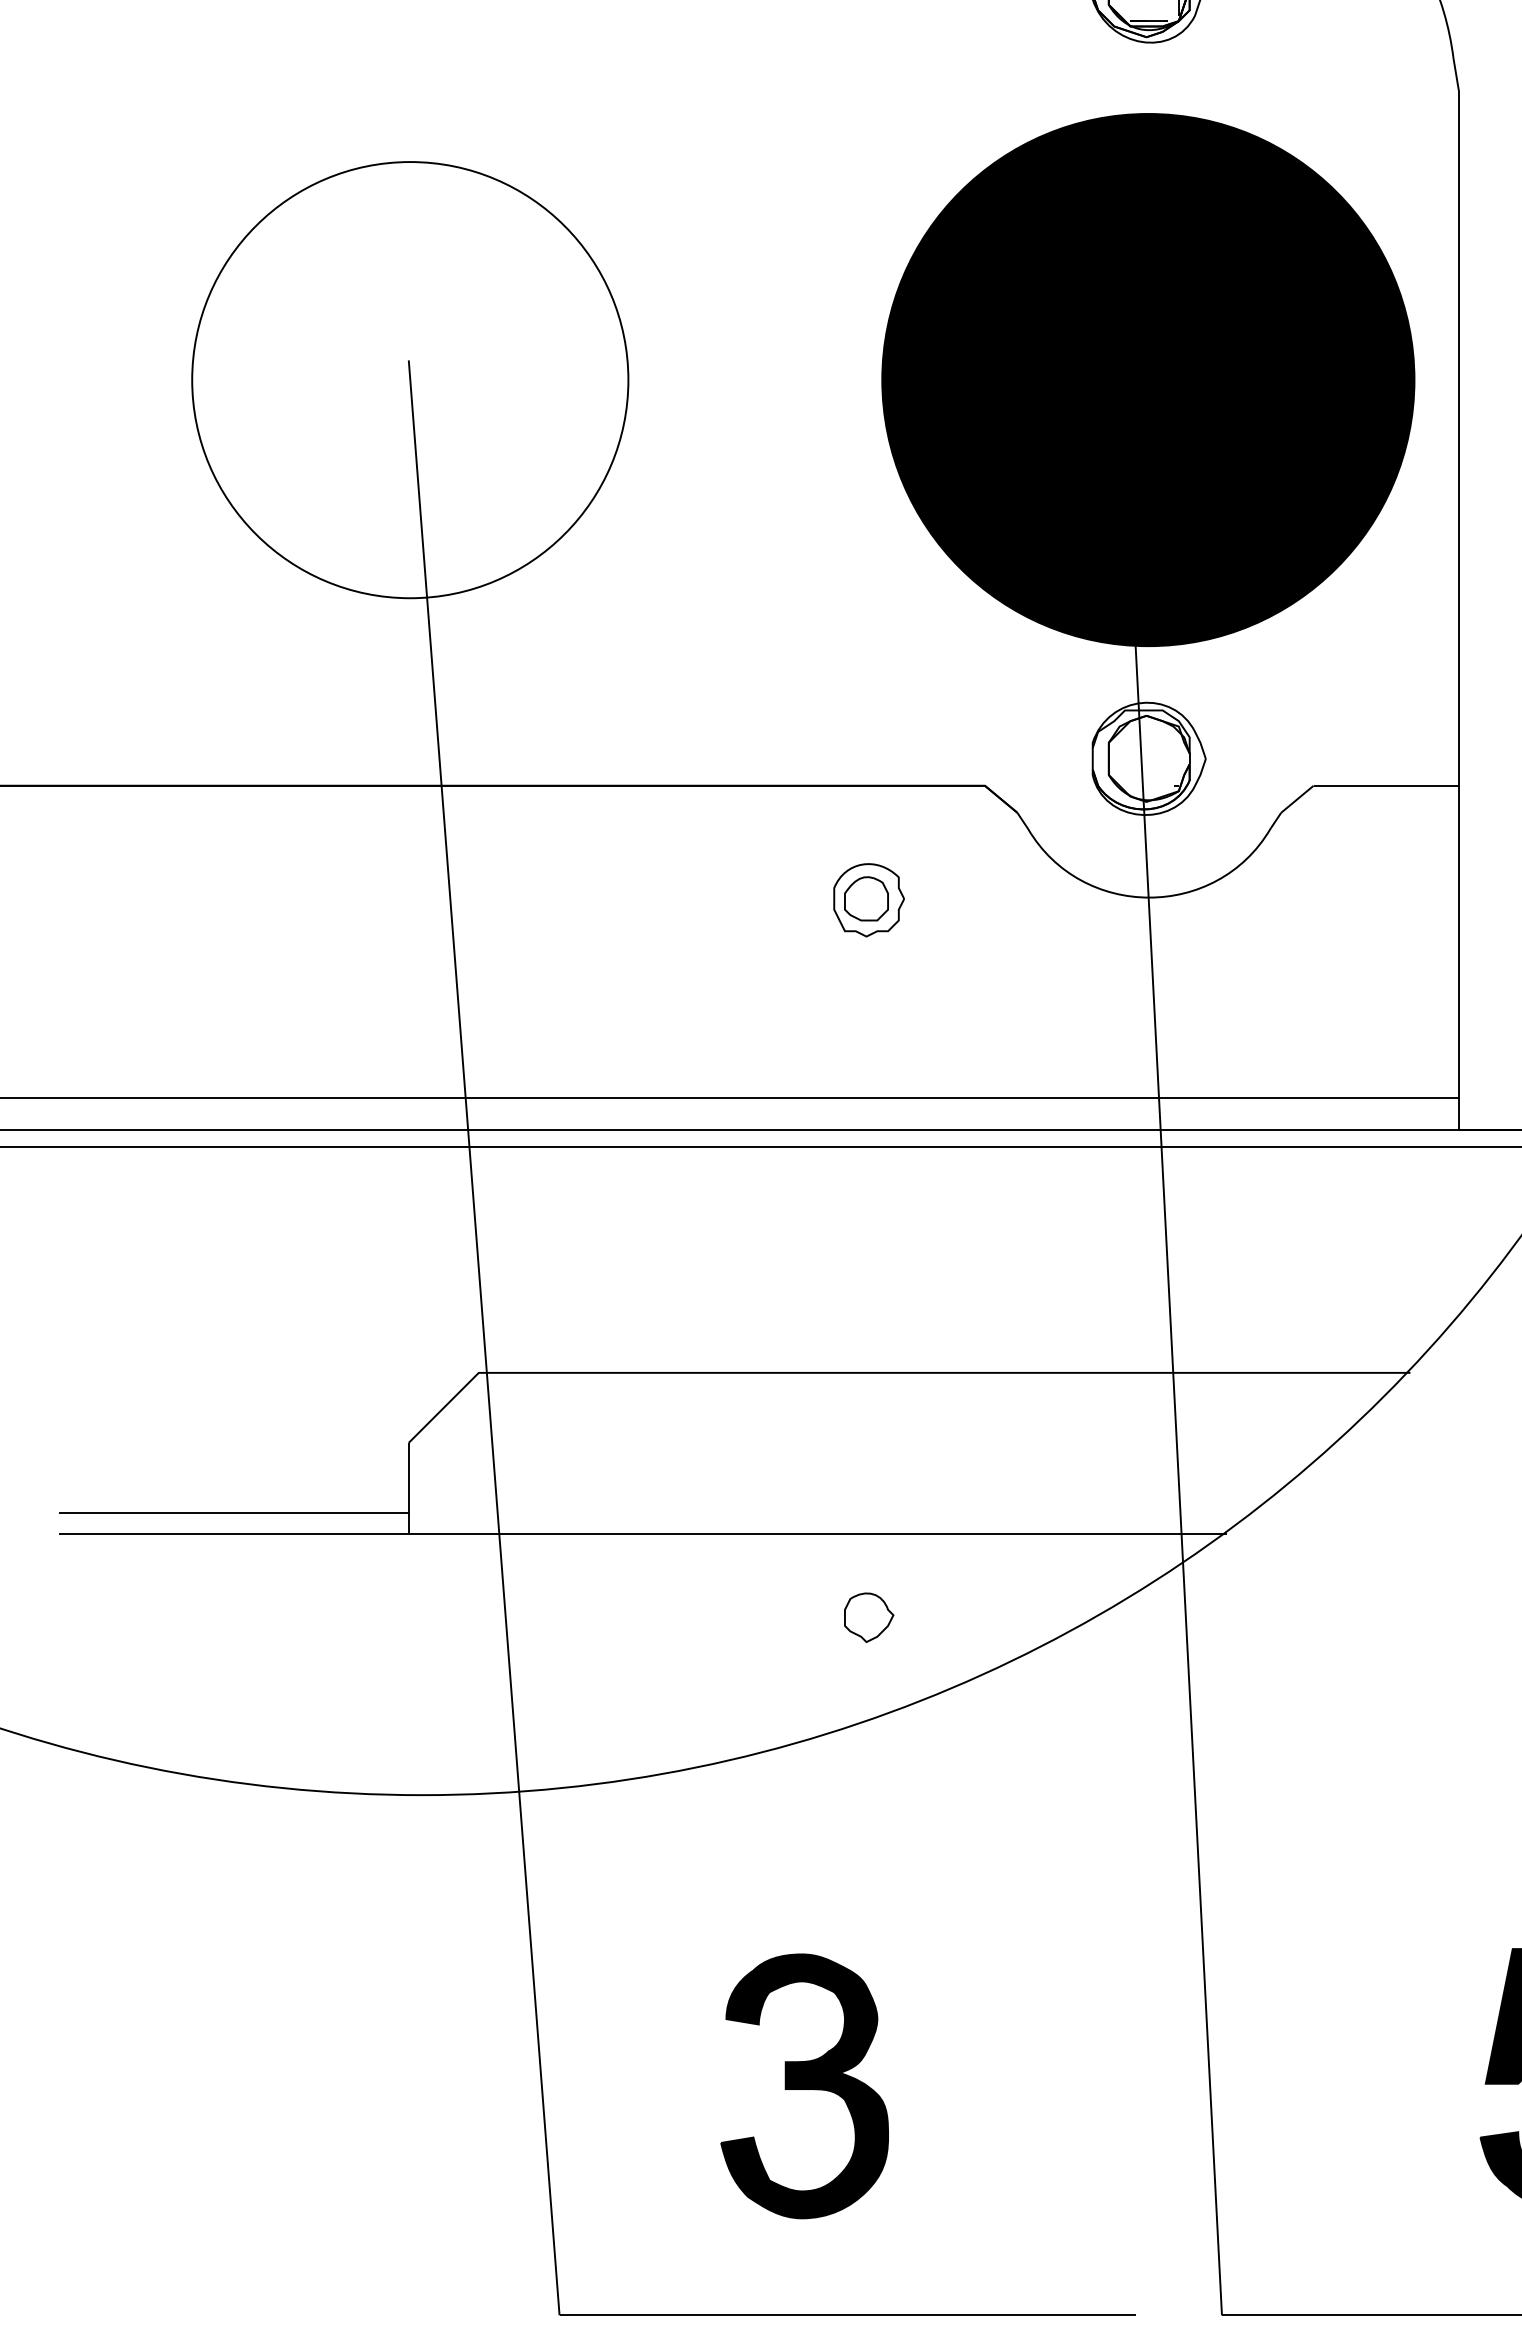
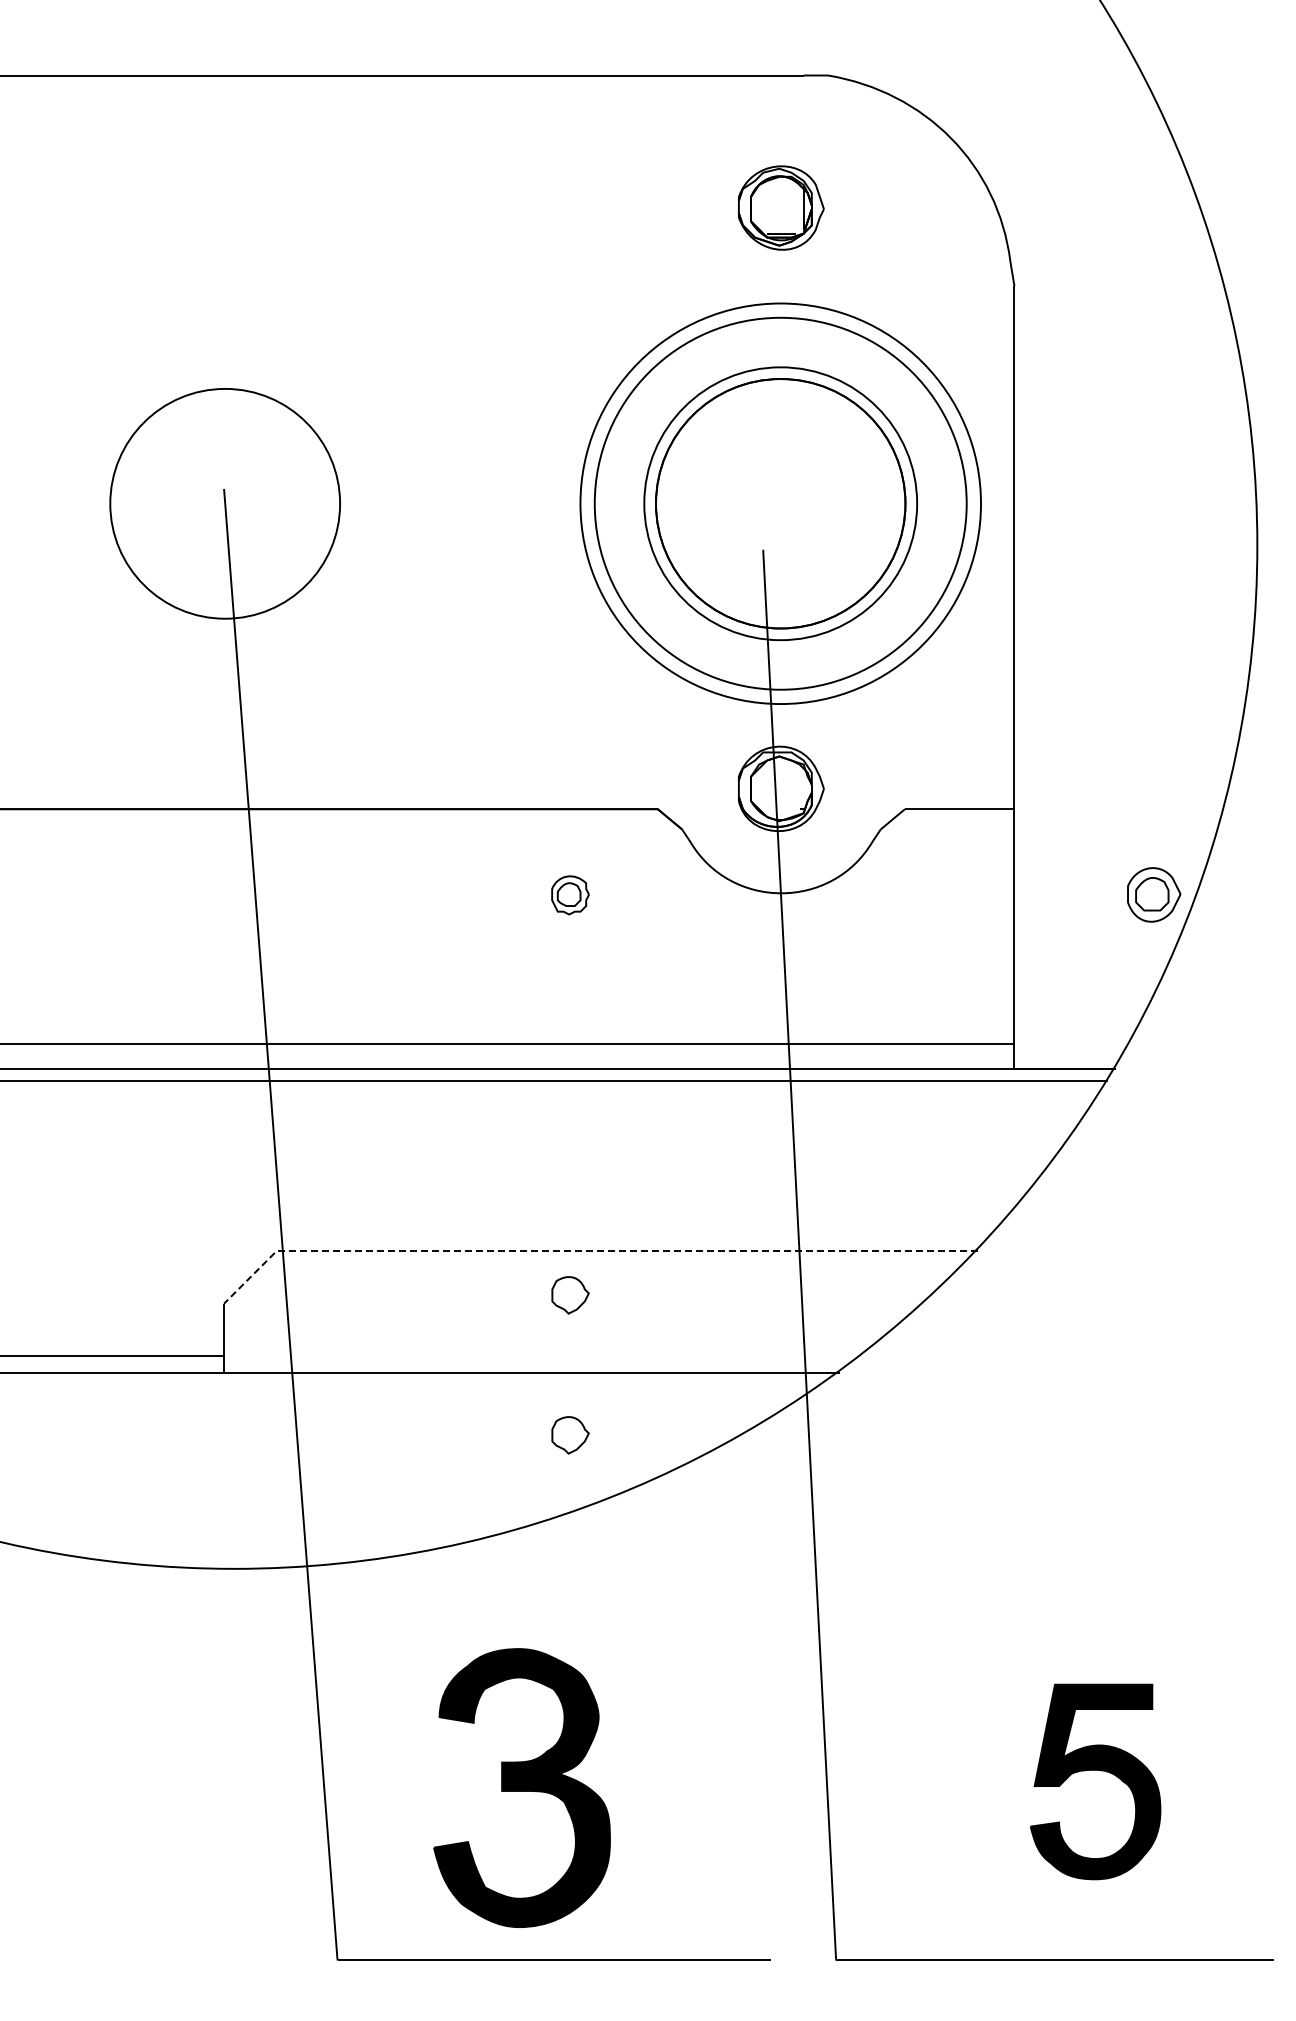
circle: (410, 379) -> (225, 503), size x0.7
fill: (1148, 379) -> (780, 503), removed
part: (869, 900) -> (570, 895), size x0.7
line: (894, 1373) -> (589, 1251), solid -> dashed
part: (869, 1431) -> (570, 1295), added
part: (803, 2085) -> (521, 1787), size x1.4

